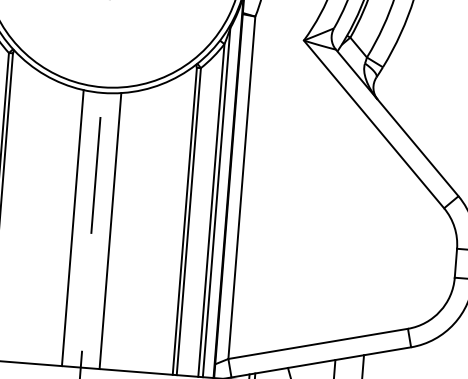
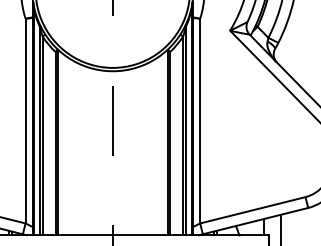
line: (72, 227) -> (101, 152), removed
line: (111, 230) -> (124, 152), removed

